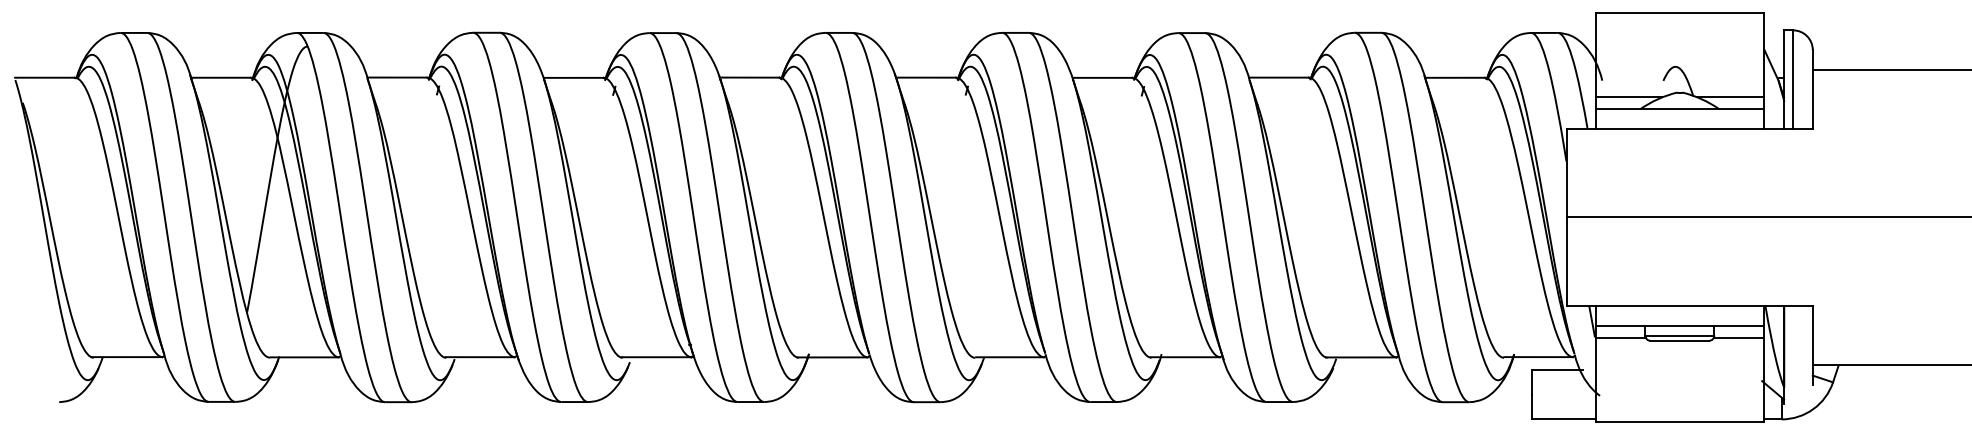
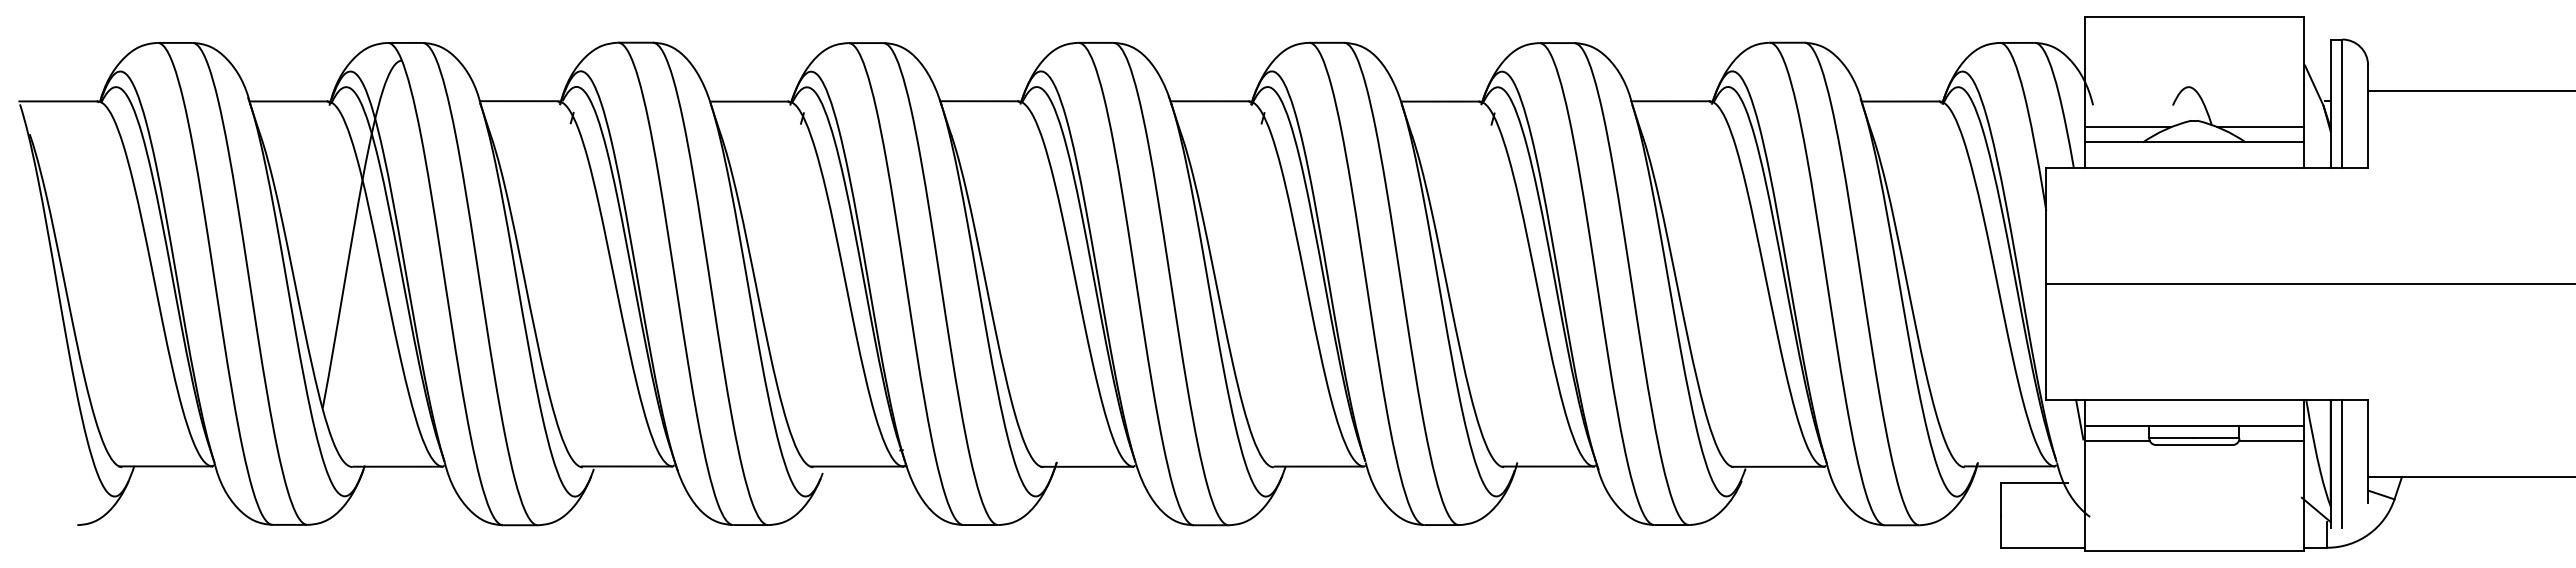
line: (1793, 354) -> (2342, 463), added

